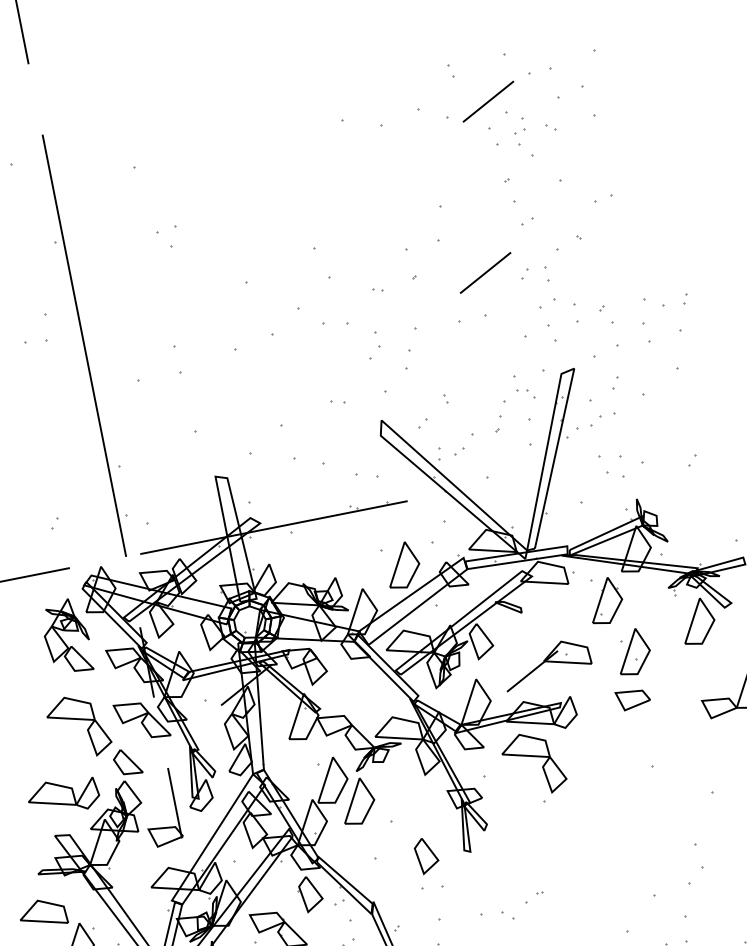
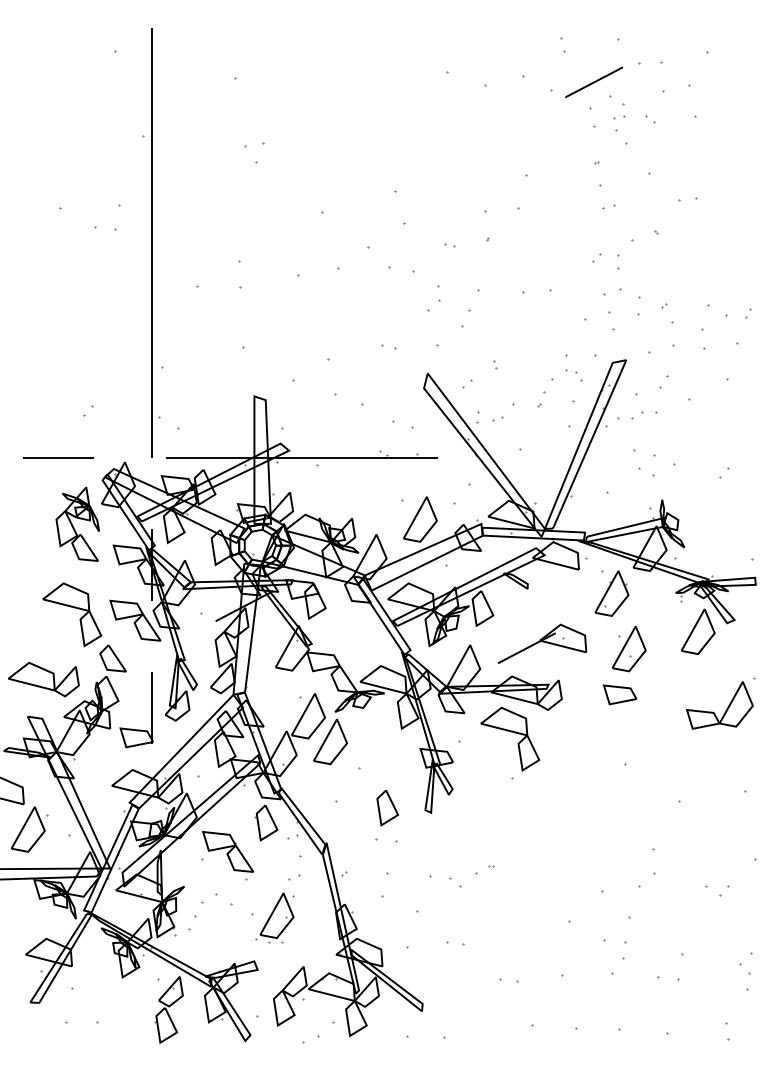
line: (484, 272) -> (557, 248), removed

